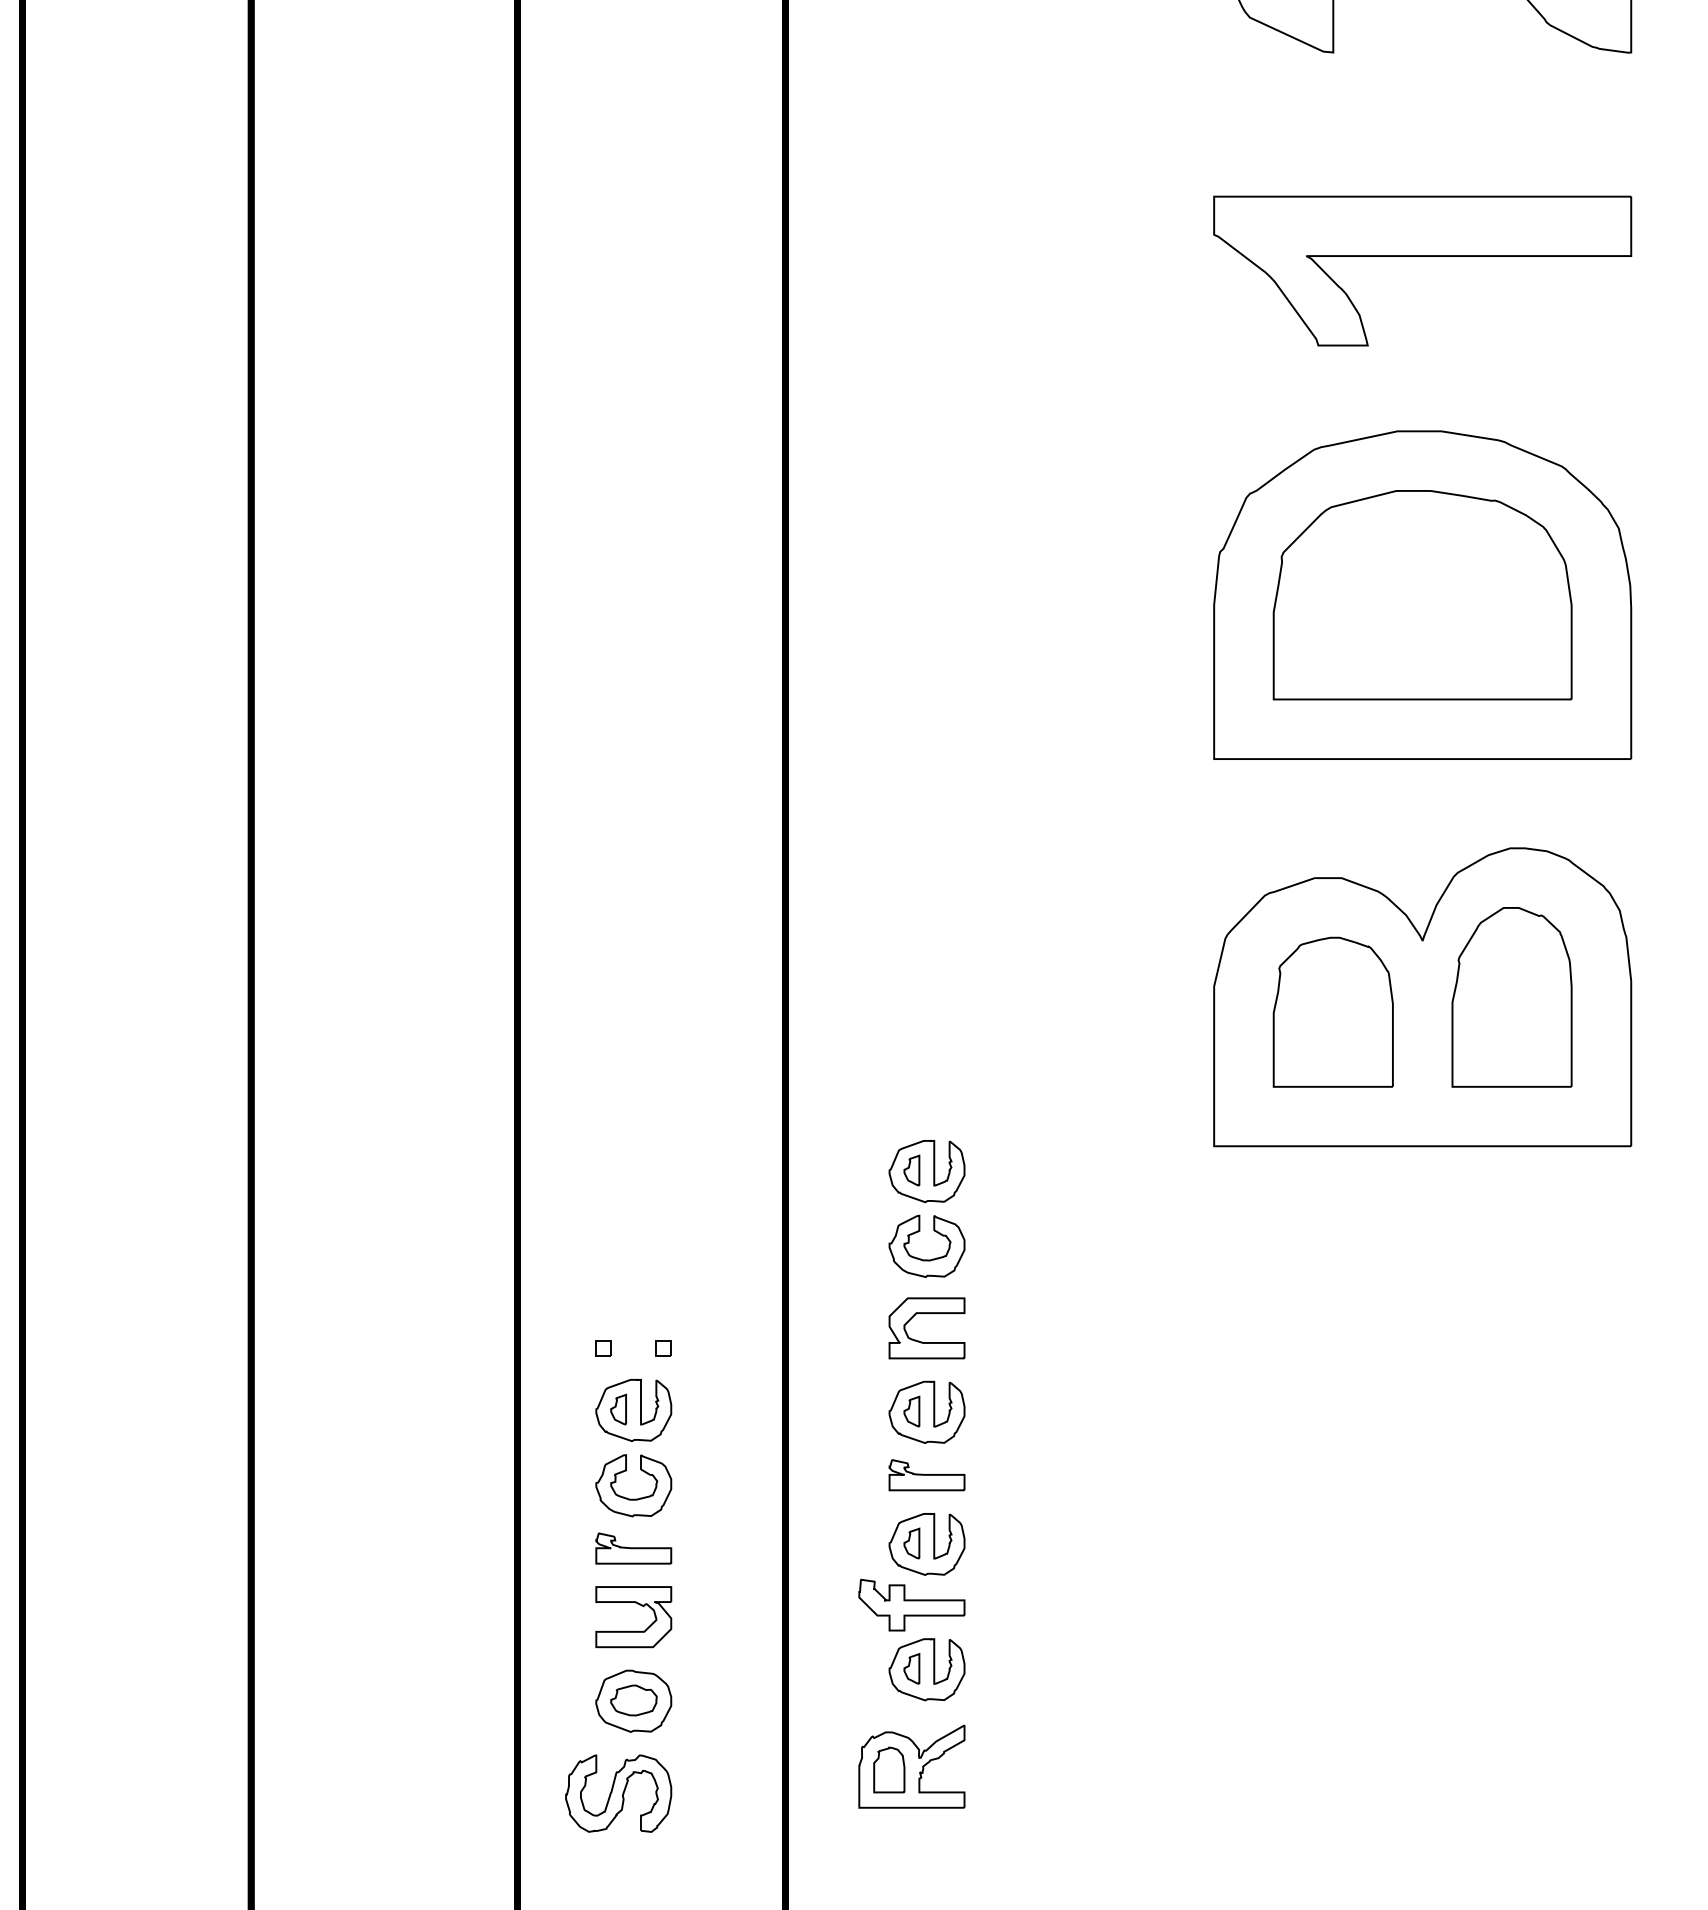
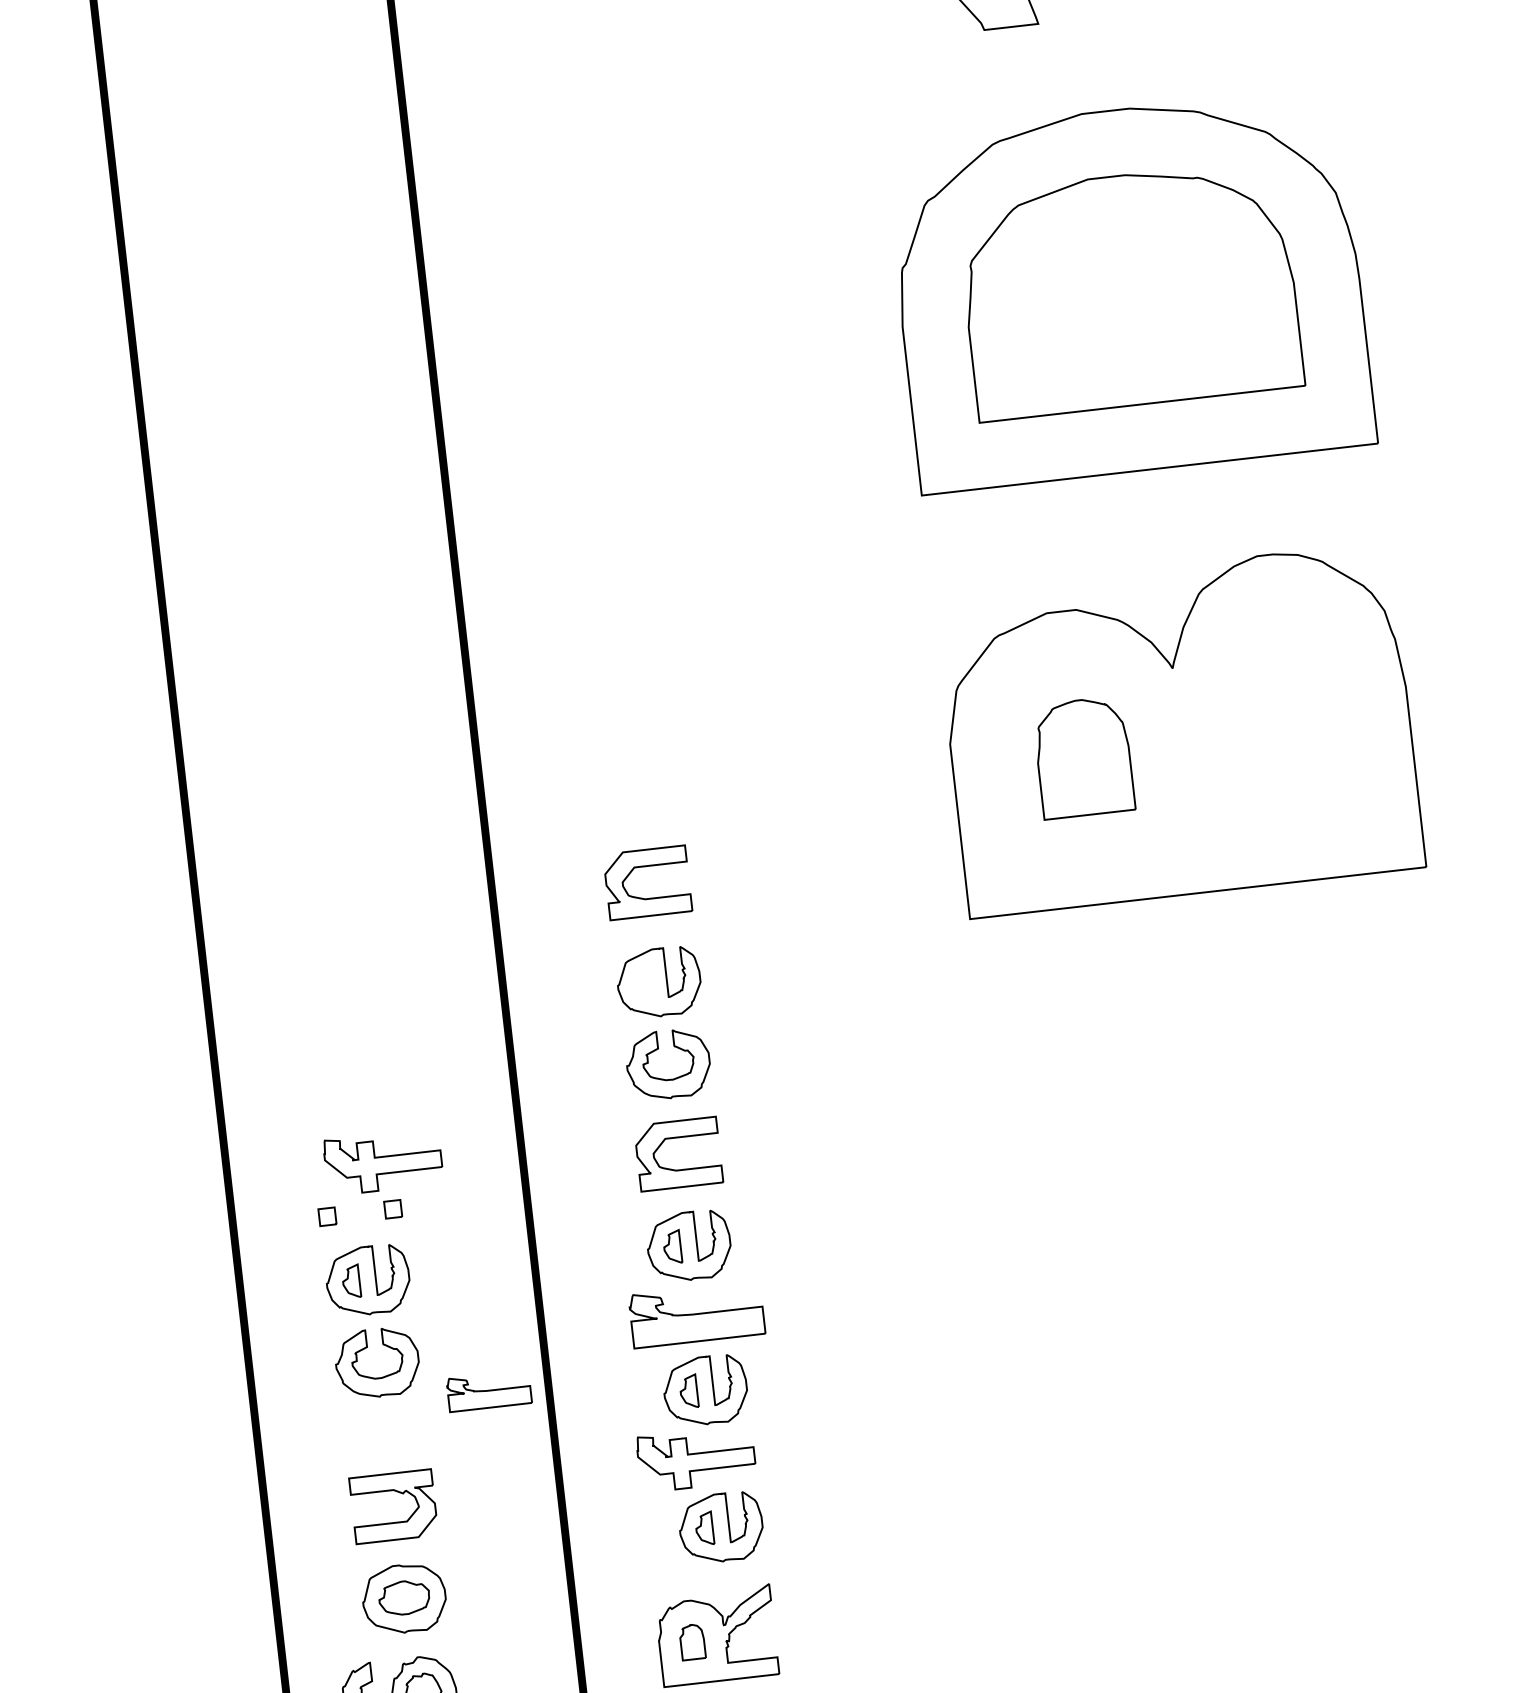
part: (1511, 997) -> (1276, 719), removed
part: (1332, 1011) -> (1082, 756), size x0.7
part: (922, 1093) -> (644, 897), added
part: (911, 1170) -> (641, 983), removed
part: (659, 1304) -> (382, 1161), added
part: (926, 1475) -> (696, 1315), size x1.6
part: (633, 1548) -> (488, 1390), moved
part: (889, 1769) -> (692, 1641), size x0.7

